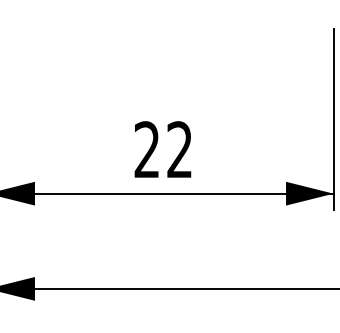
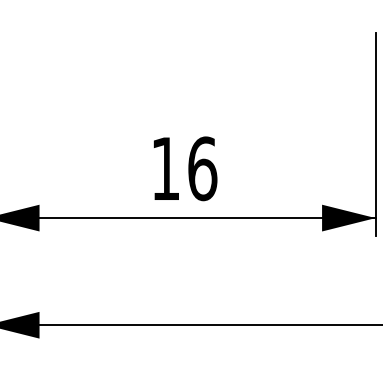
text: (163, 149) -> (184, 168), 22 -> 16

